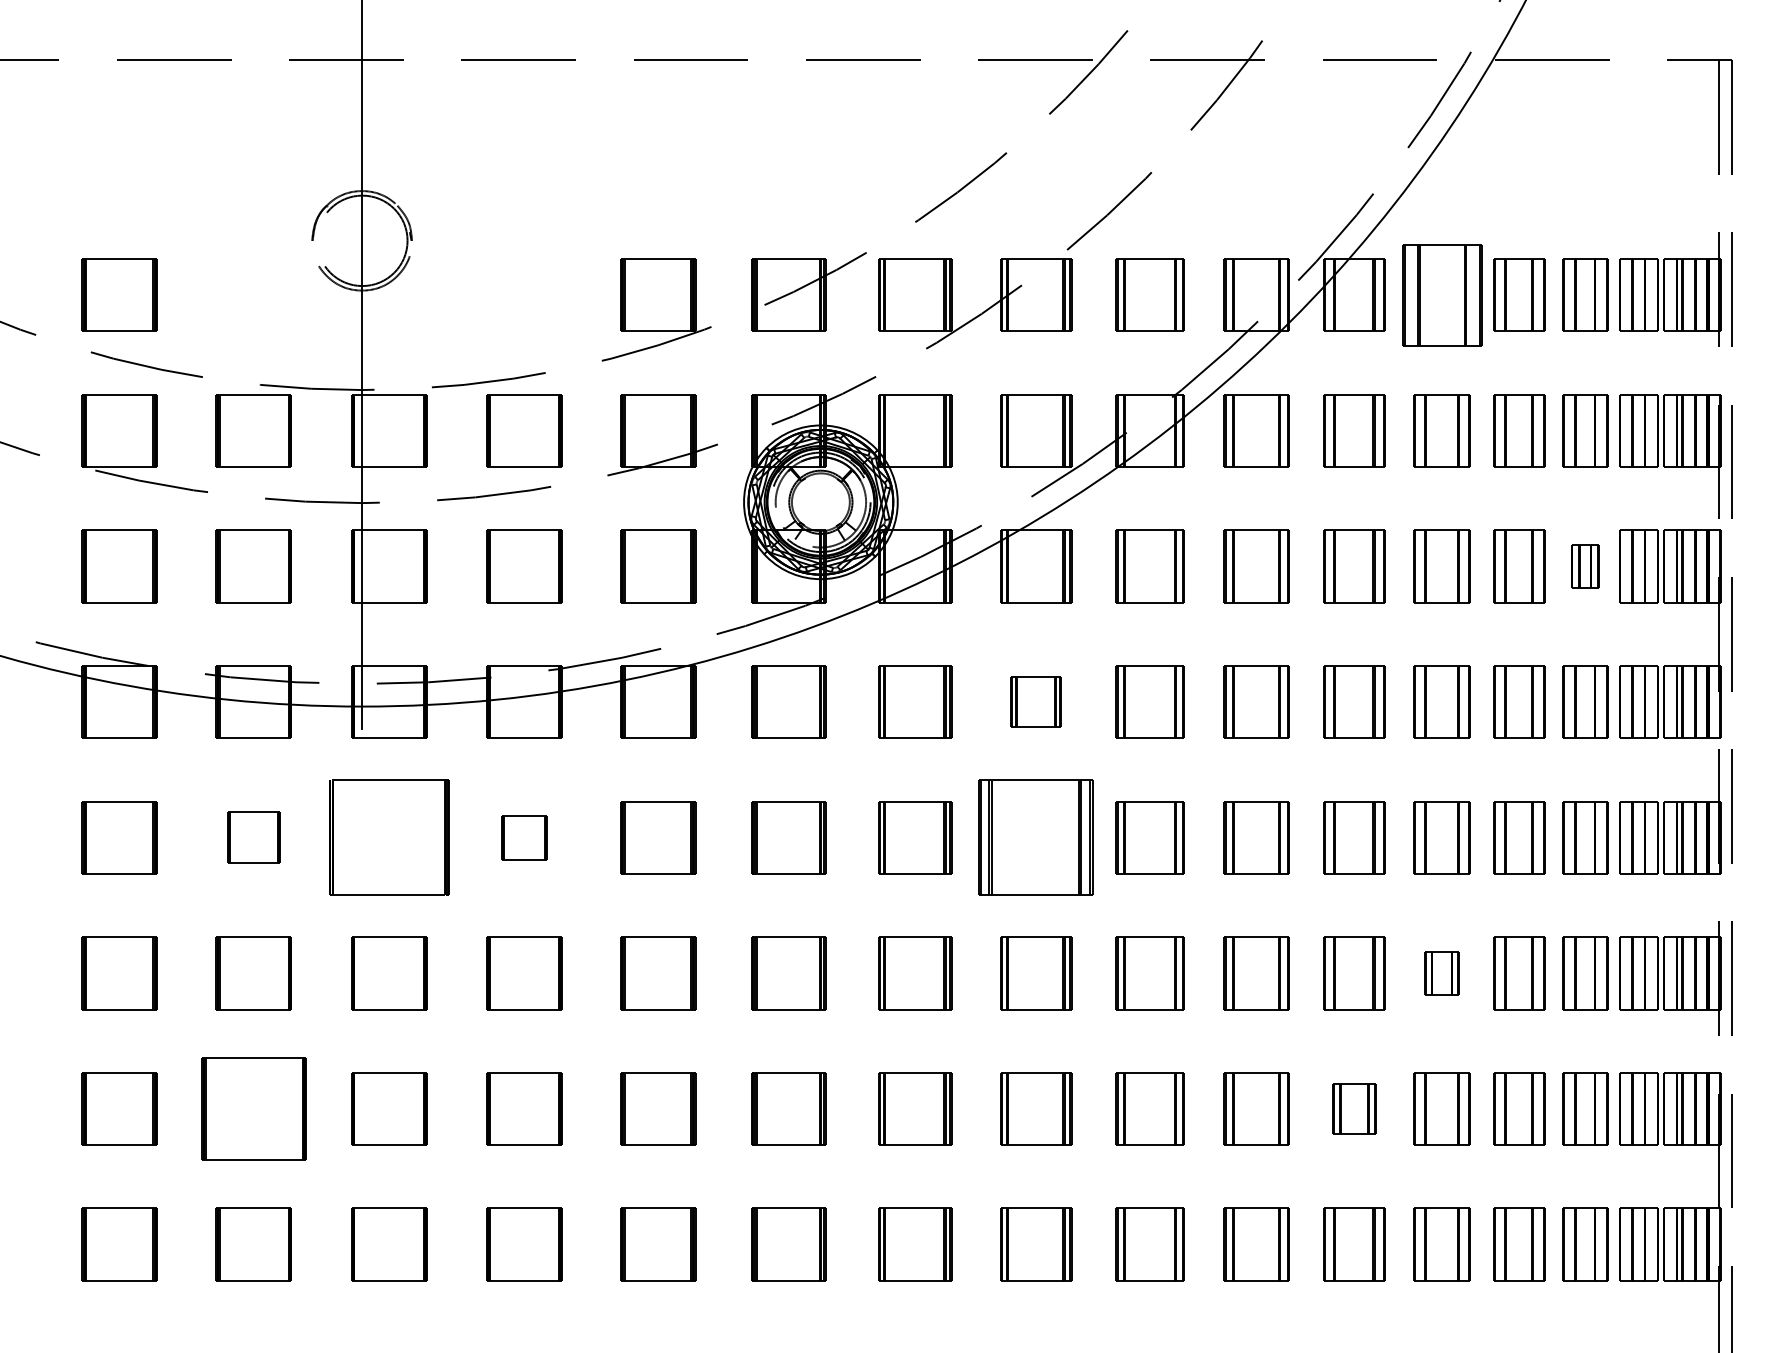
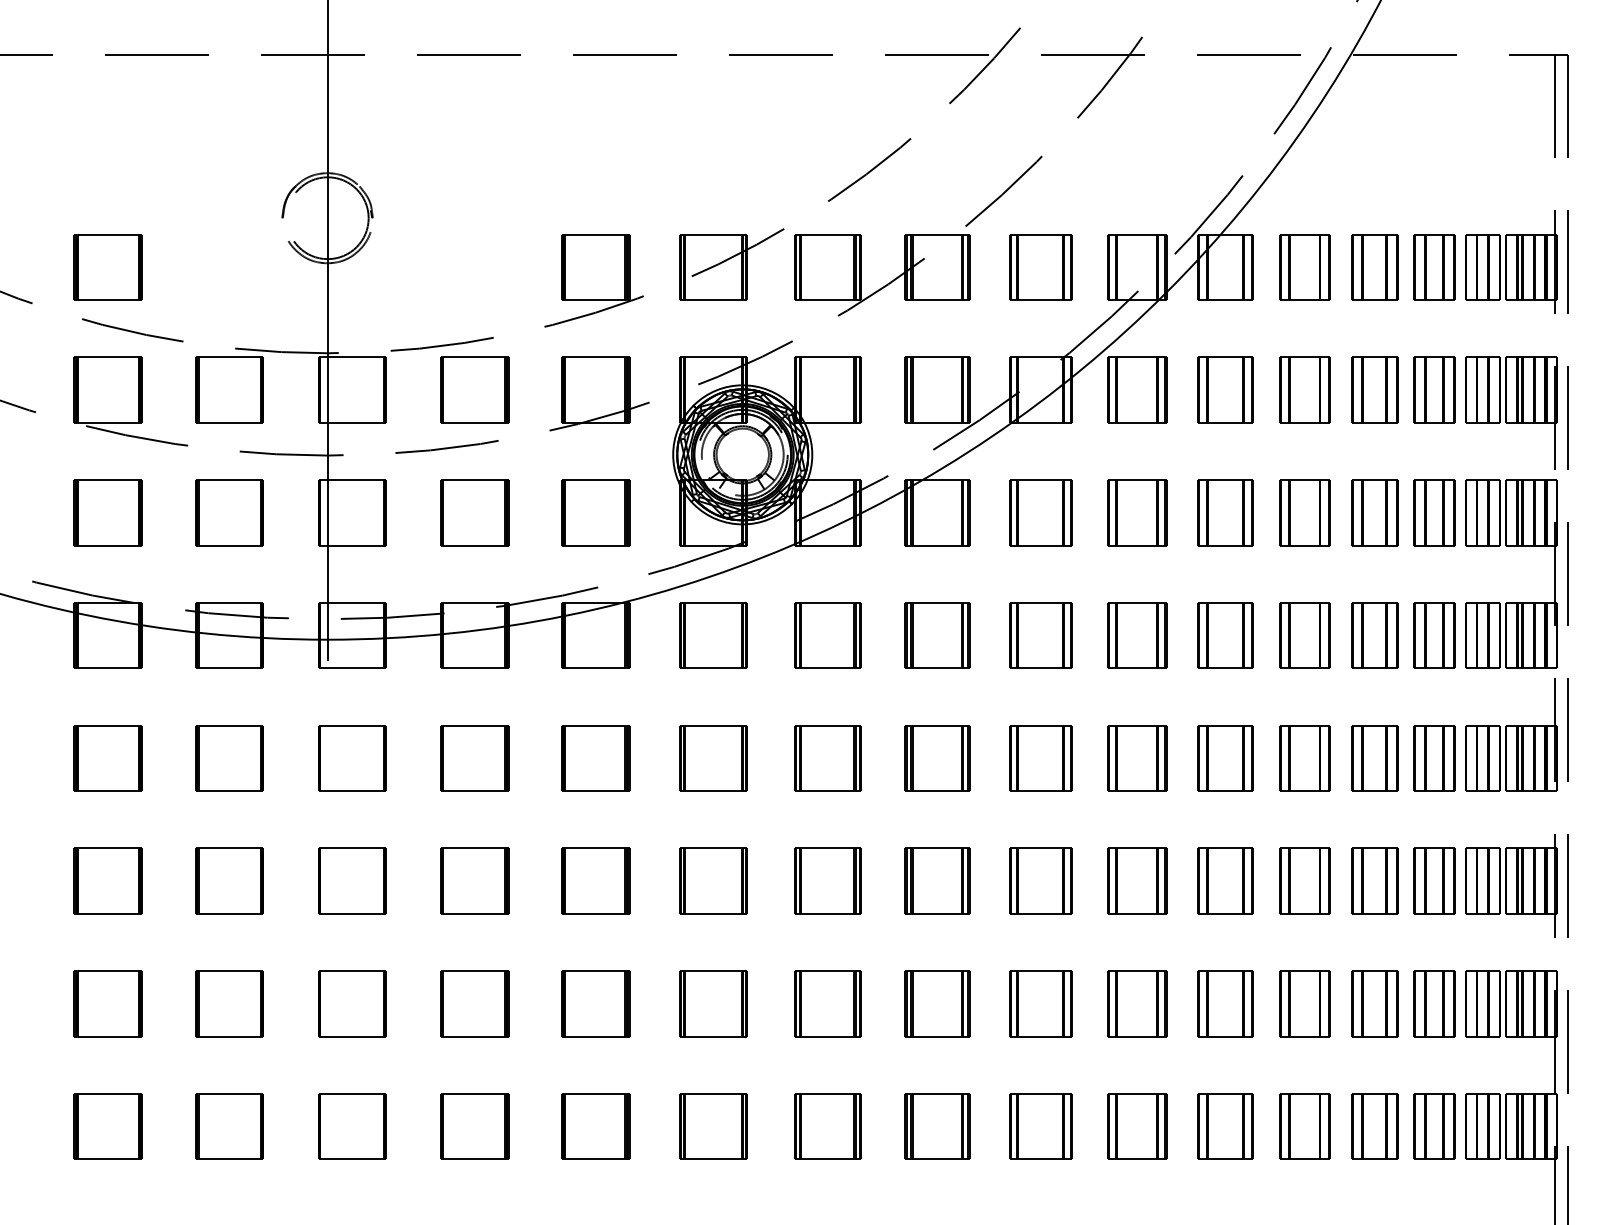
part: (1441, 294) -> (1304, 266), size x0.71
part: (1585, 566) -> (1434, 512), size x1.67
part: (1036, 701) -> (937, 635), size x1.43
part: (253, 837) -> (229, 758), size x1.43
part: (389, 837) -> (352, 758), size x0.62
part: (524, 837) -> (474, 758), size x1.67
part: (1036, 837) -> (937, 758), size x0.62
part: (1441, 973) -> (1304, 881), size x1.67
part: (253, 1108) -> (229, 1003), size x0.71
part: (1354, 1108) -> (1225, 1003), size x1.43

